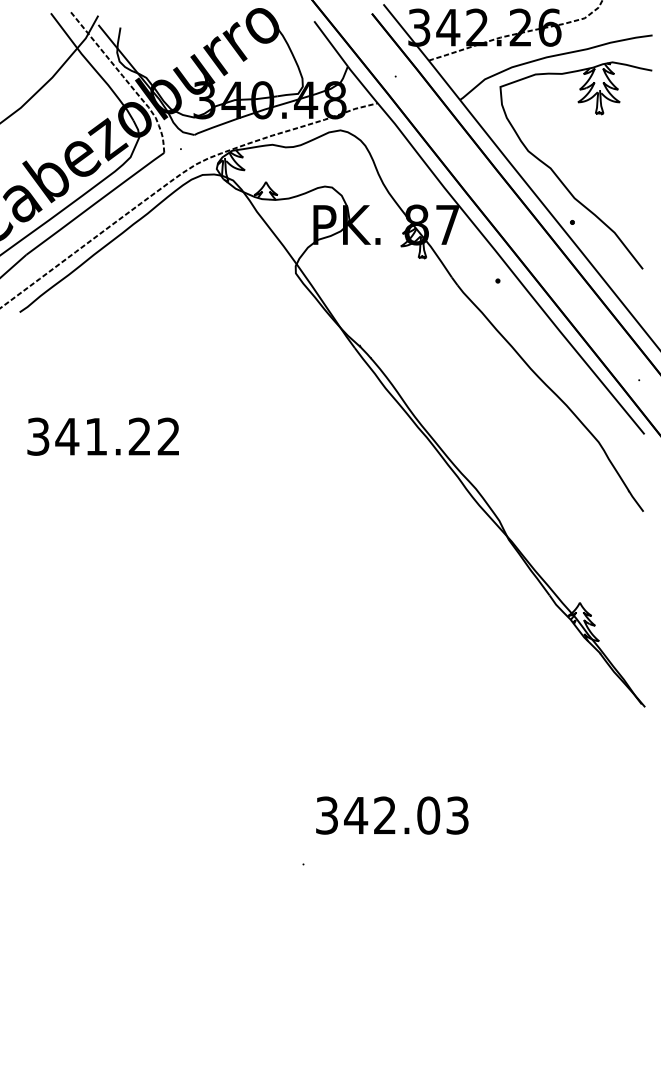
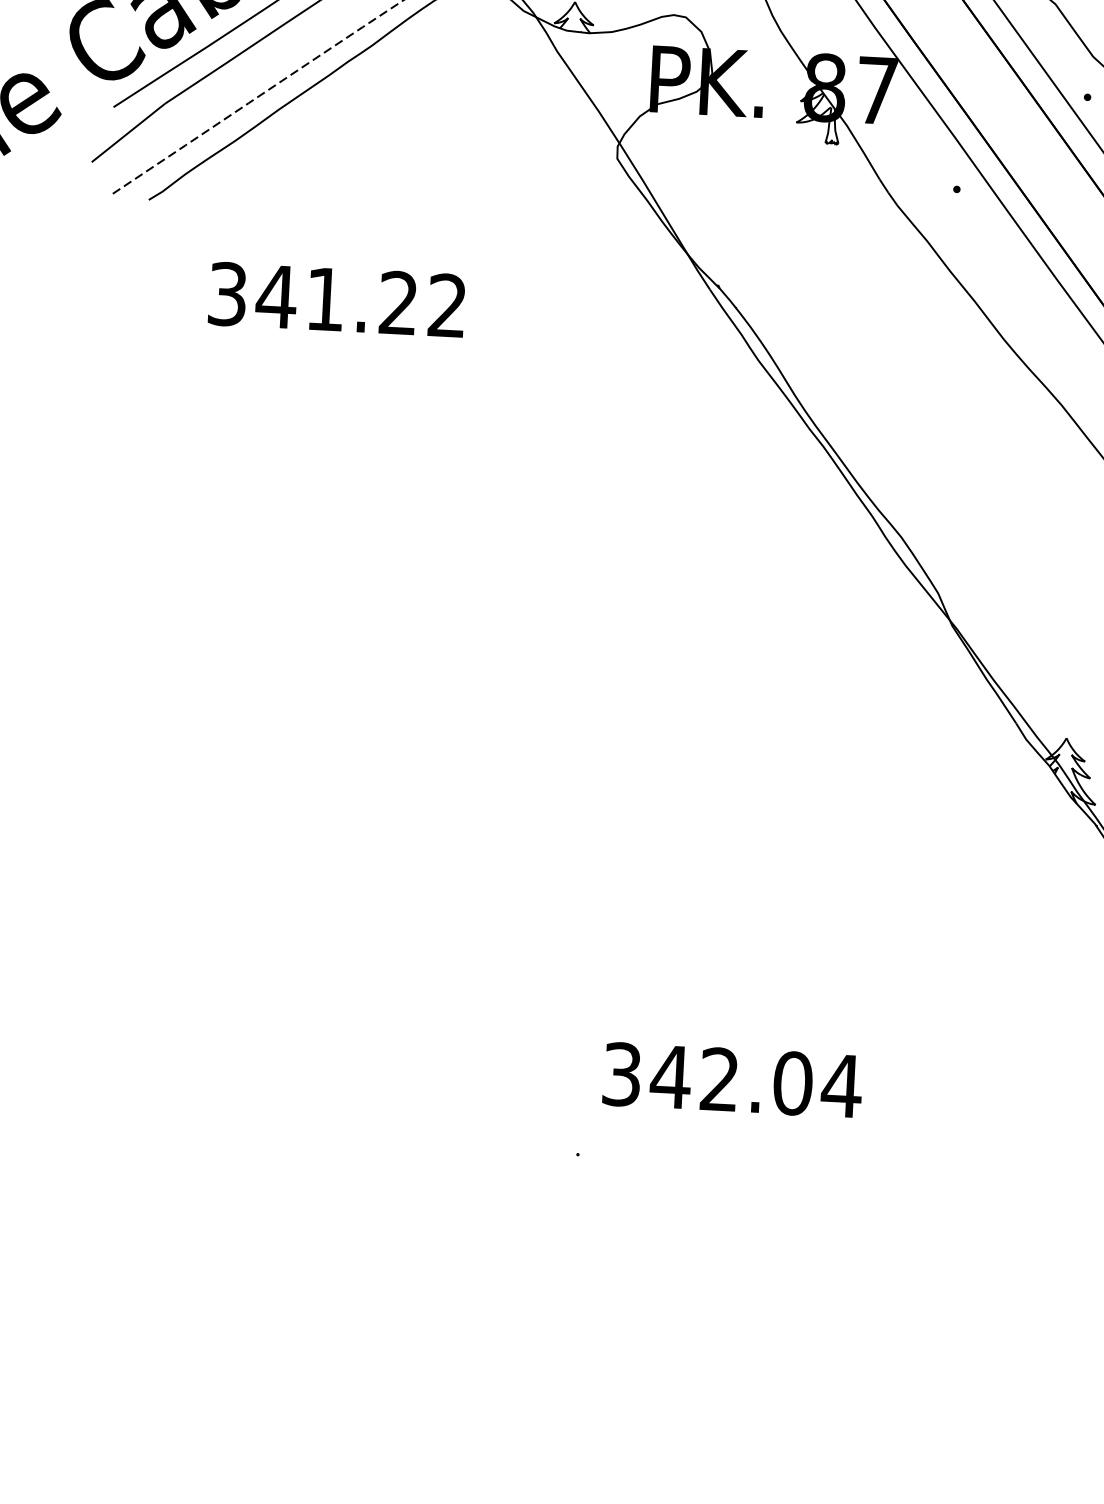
text: (102, 436) -> (335, 299), moved
text: (457, 815) -> (841, 1085), 342.03 -> 342.04

